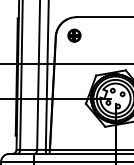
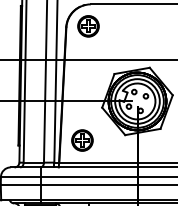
part: (74, 35) -> (88, 26), size x1.43
part: (69, 131) -> (82, 140), added

